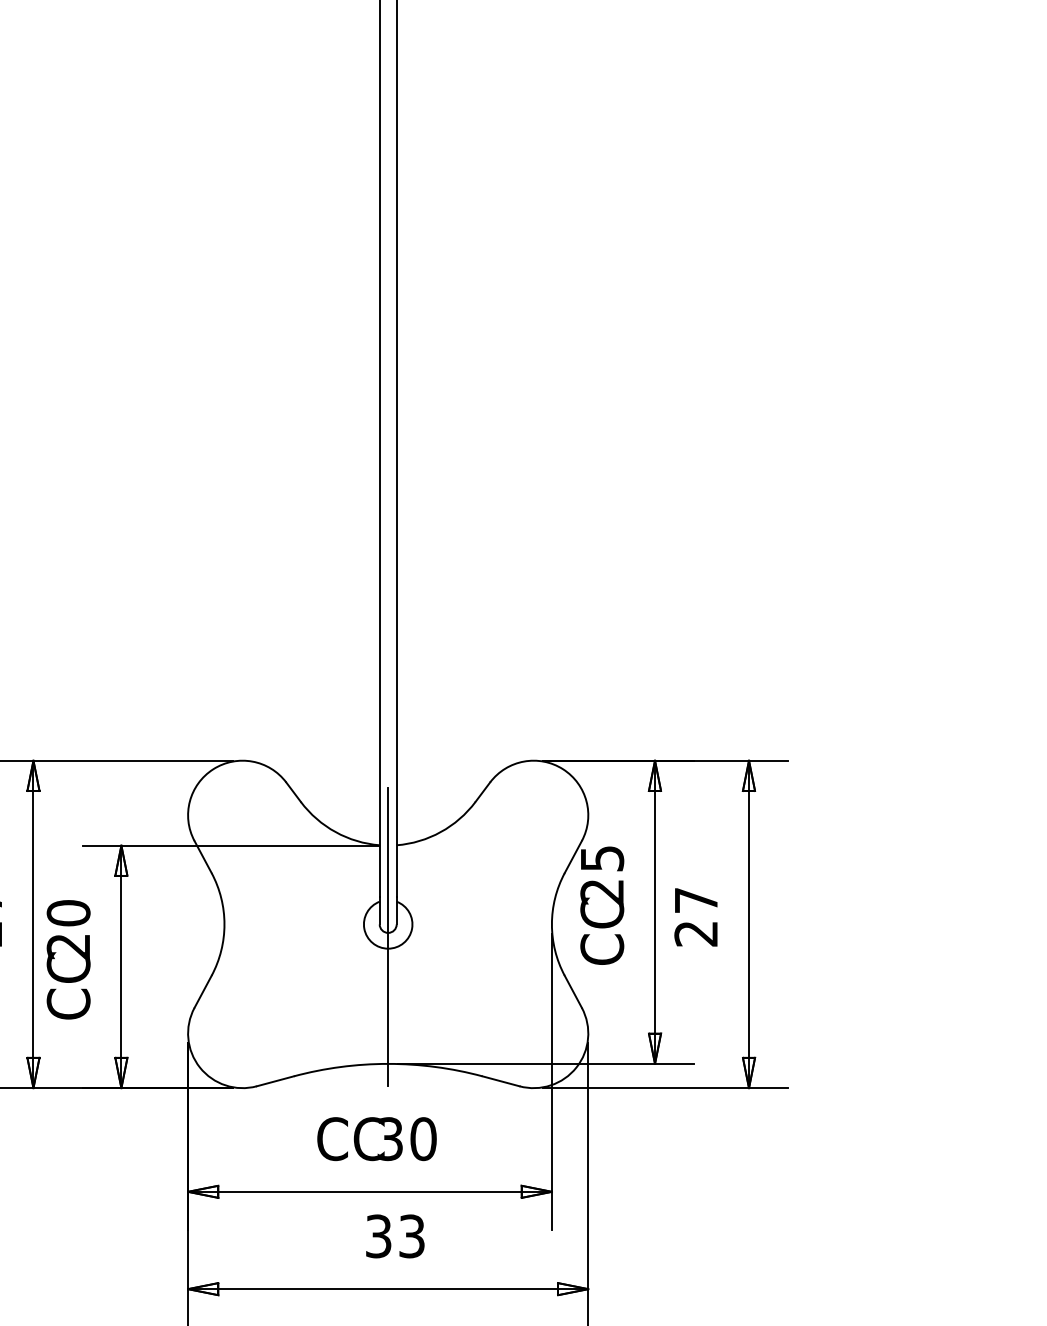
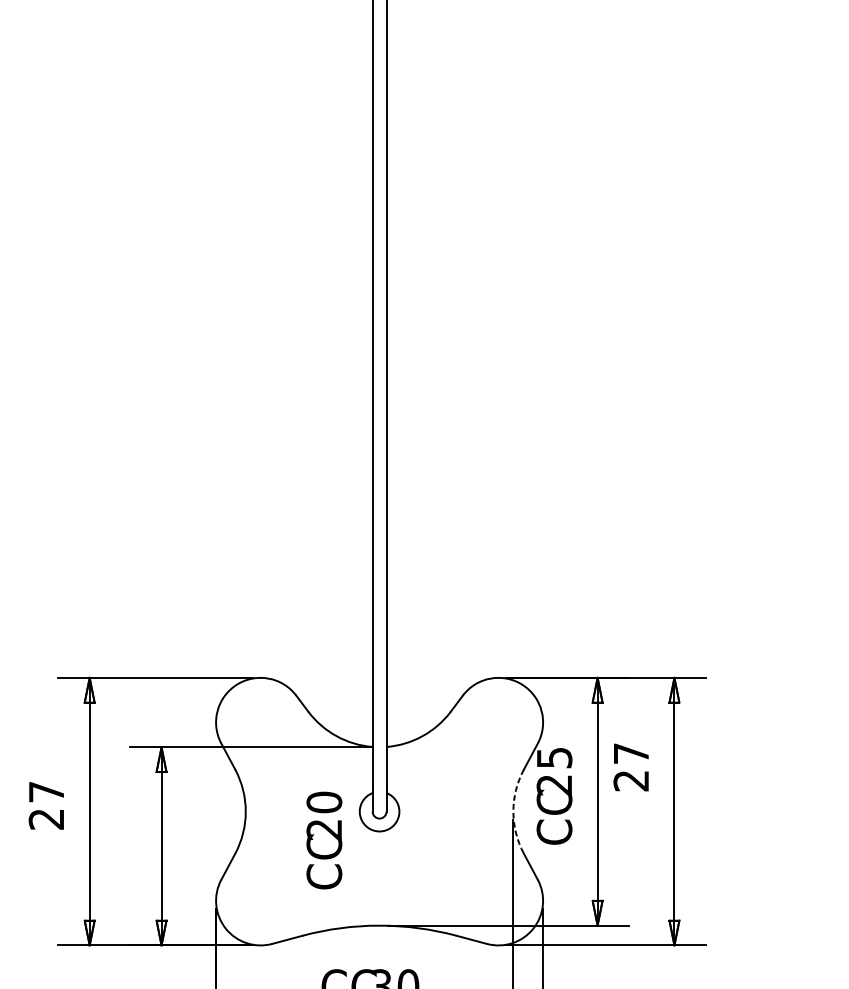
text: (695, 917) -> (630, 767), moved
arc: (551, 924) -> (513, 811), solid -> dashed
line: (388, 936) -> (379, 821), removed
text: (68, 959) -> (324, 840), moved

